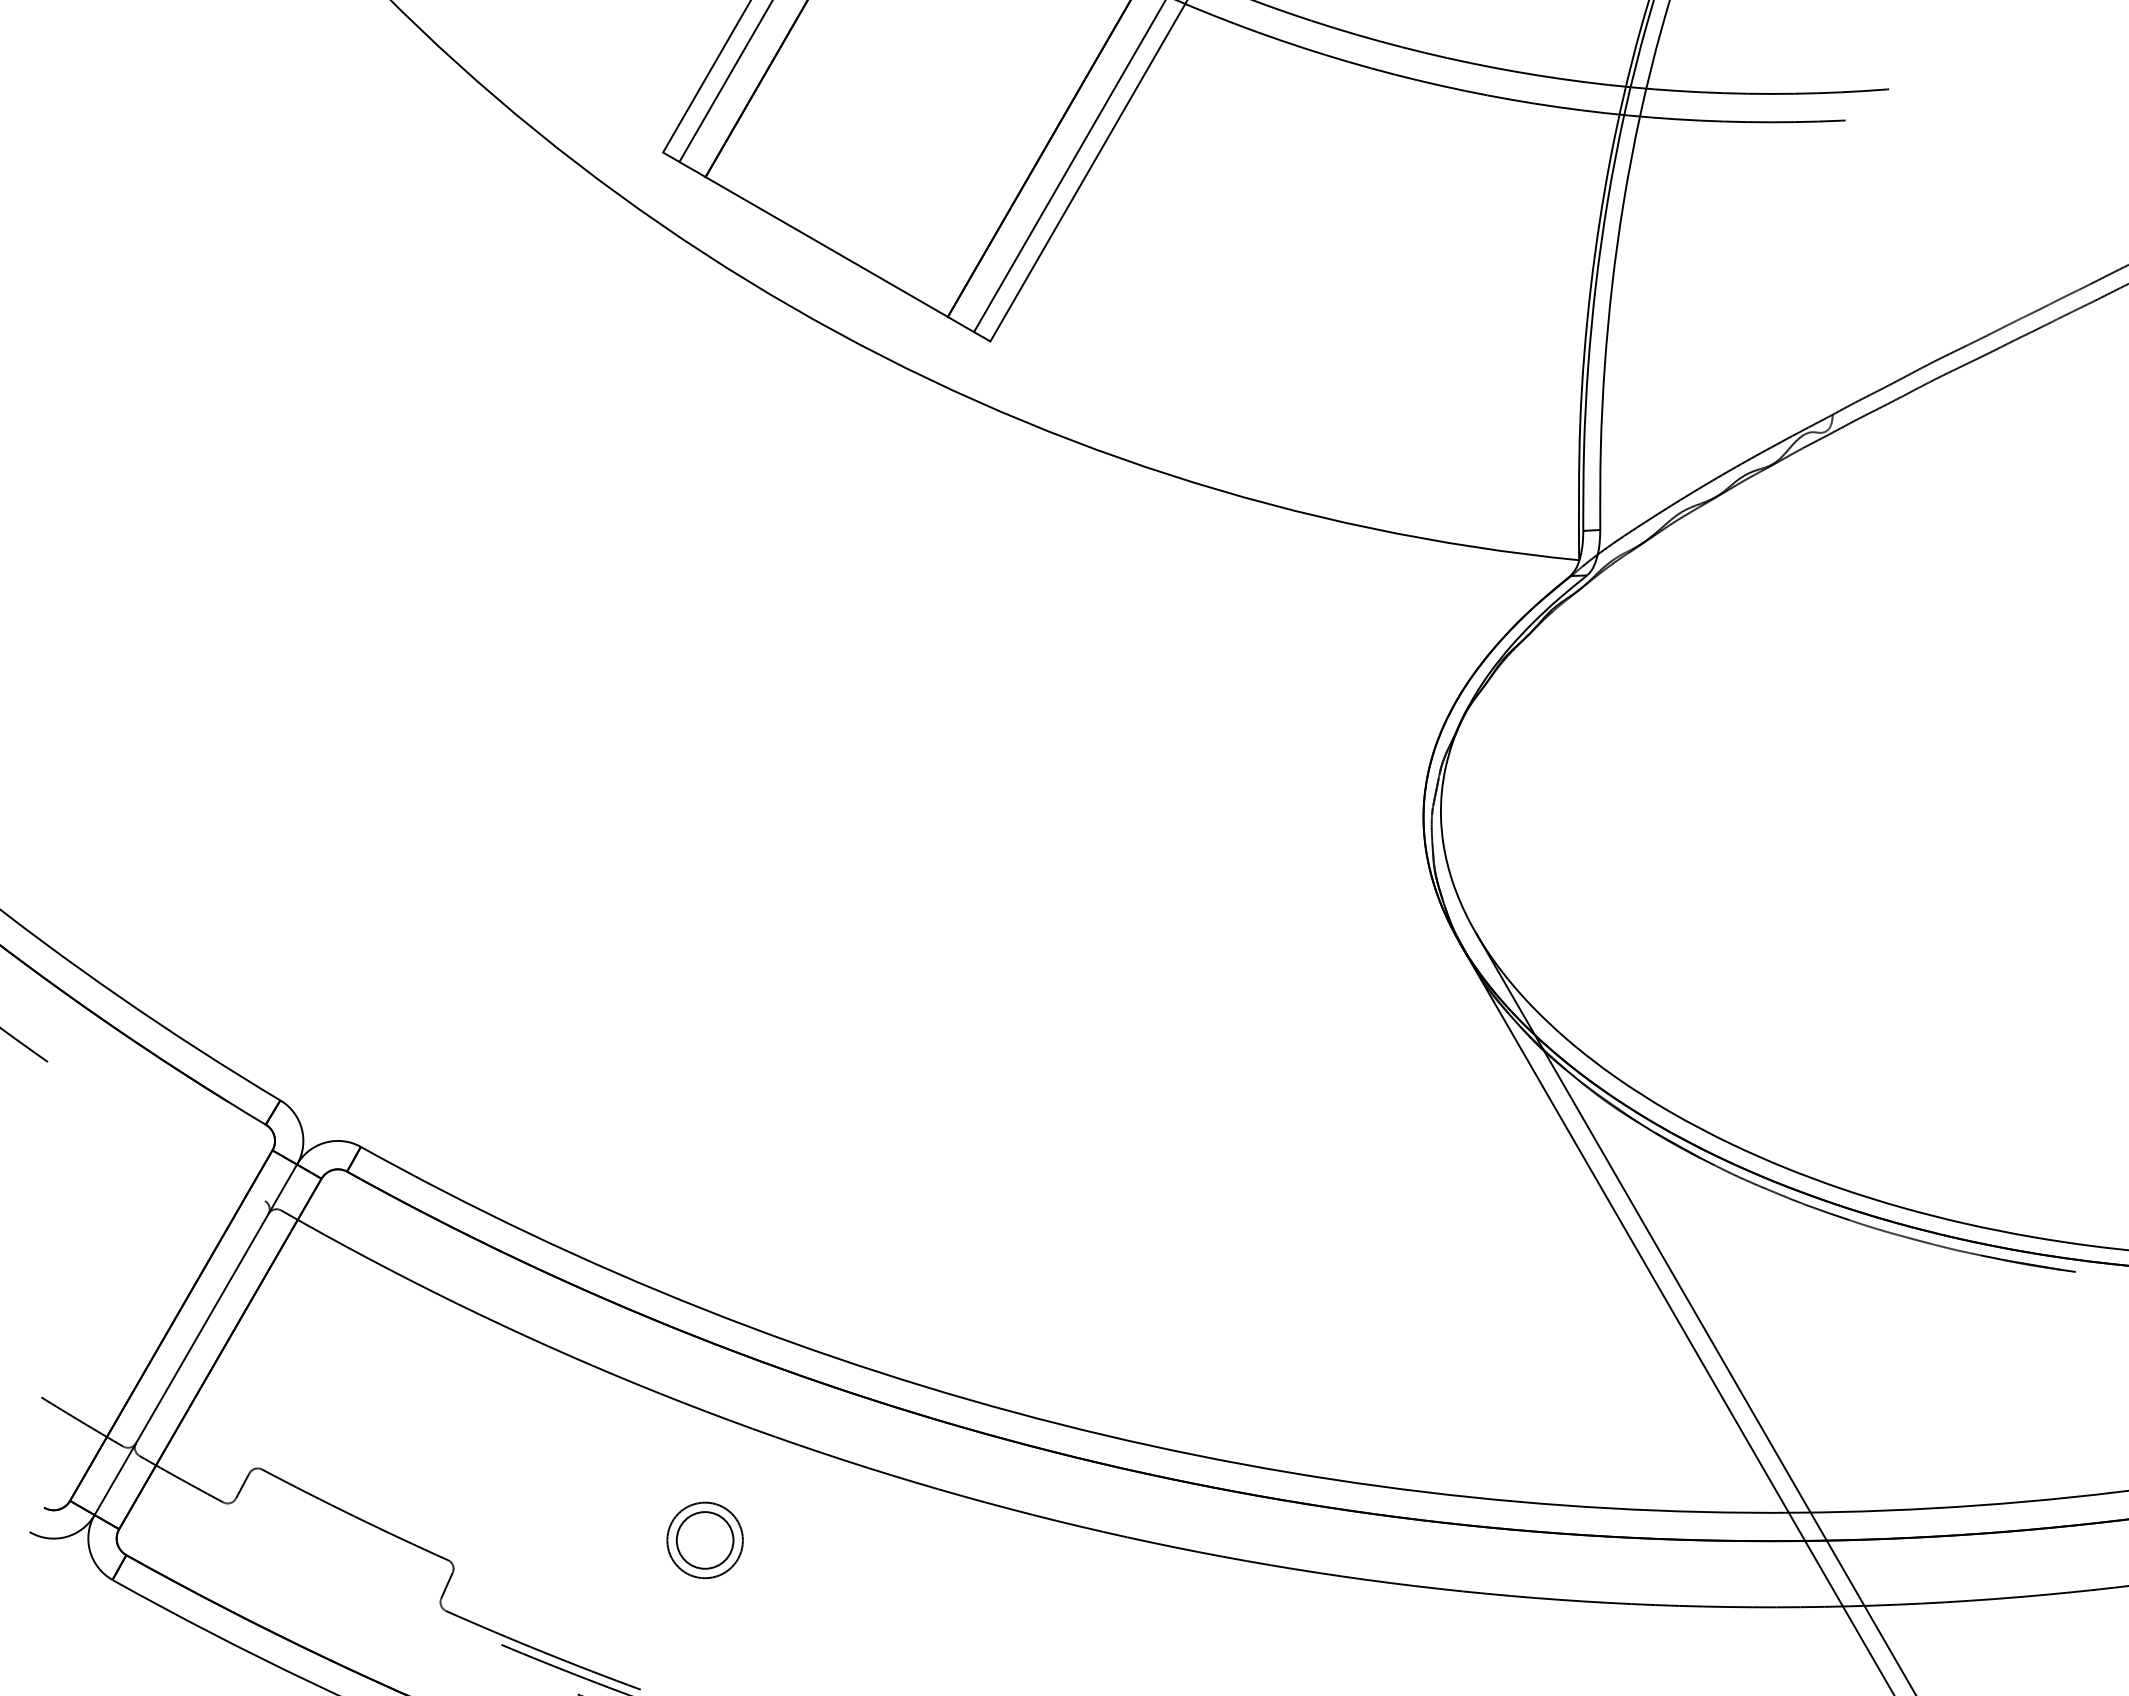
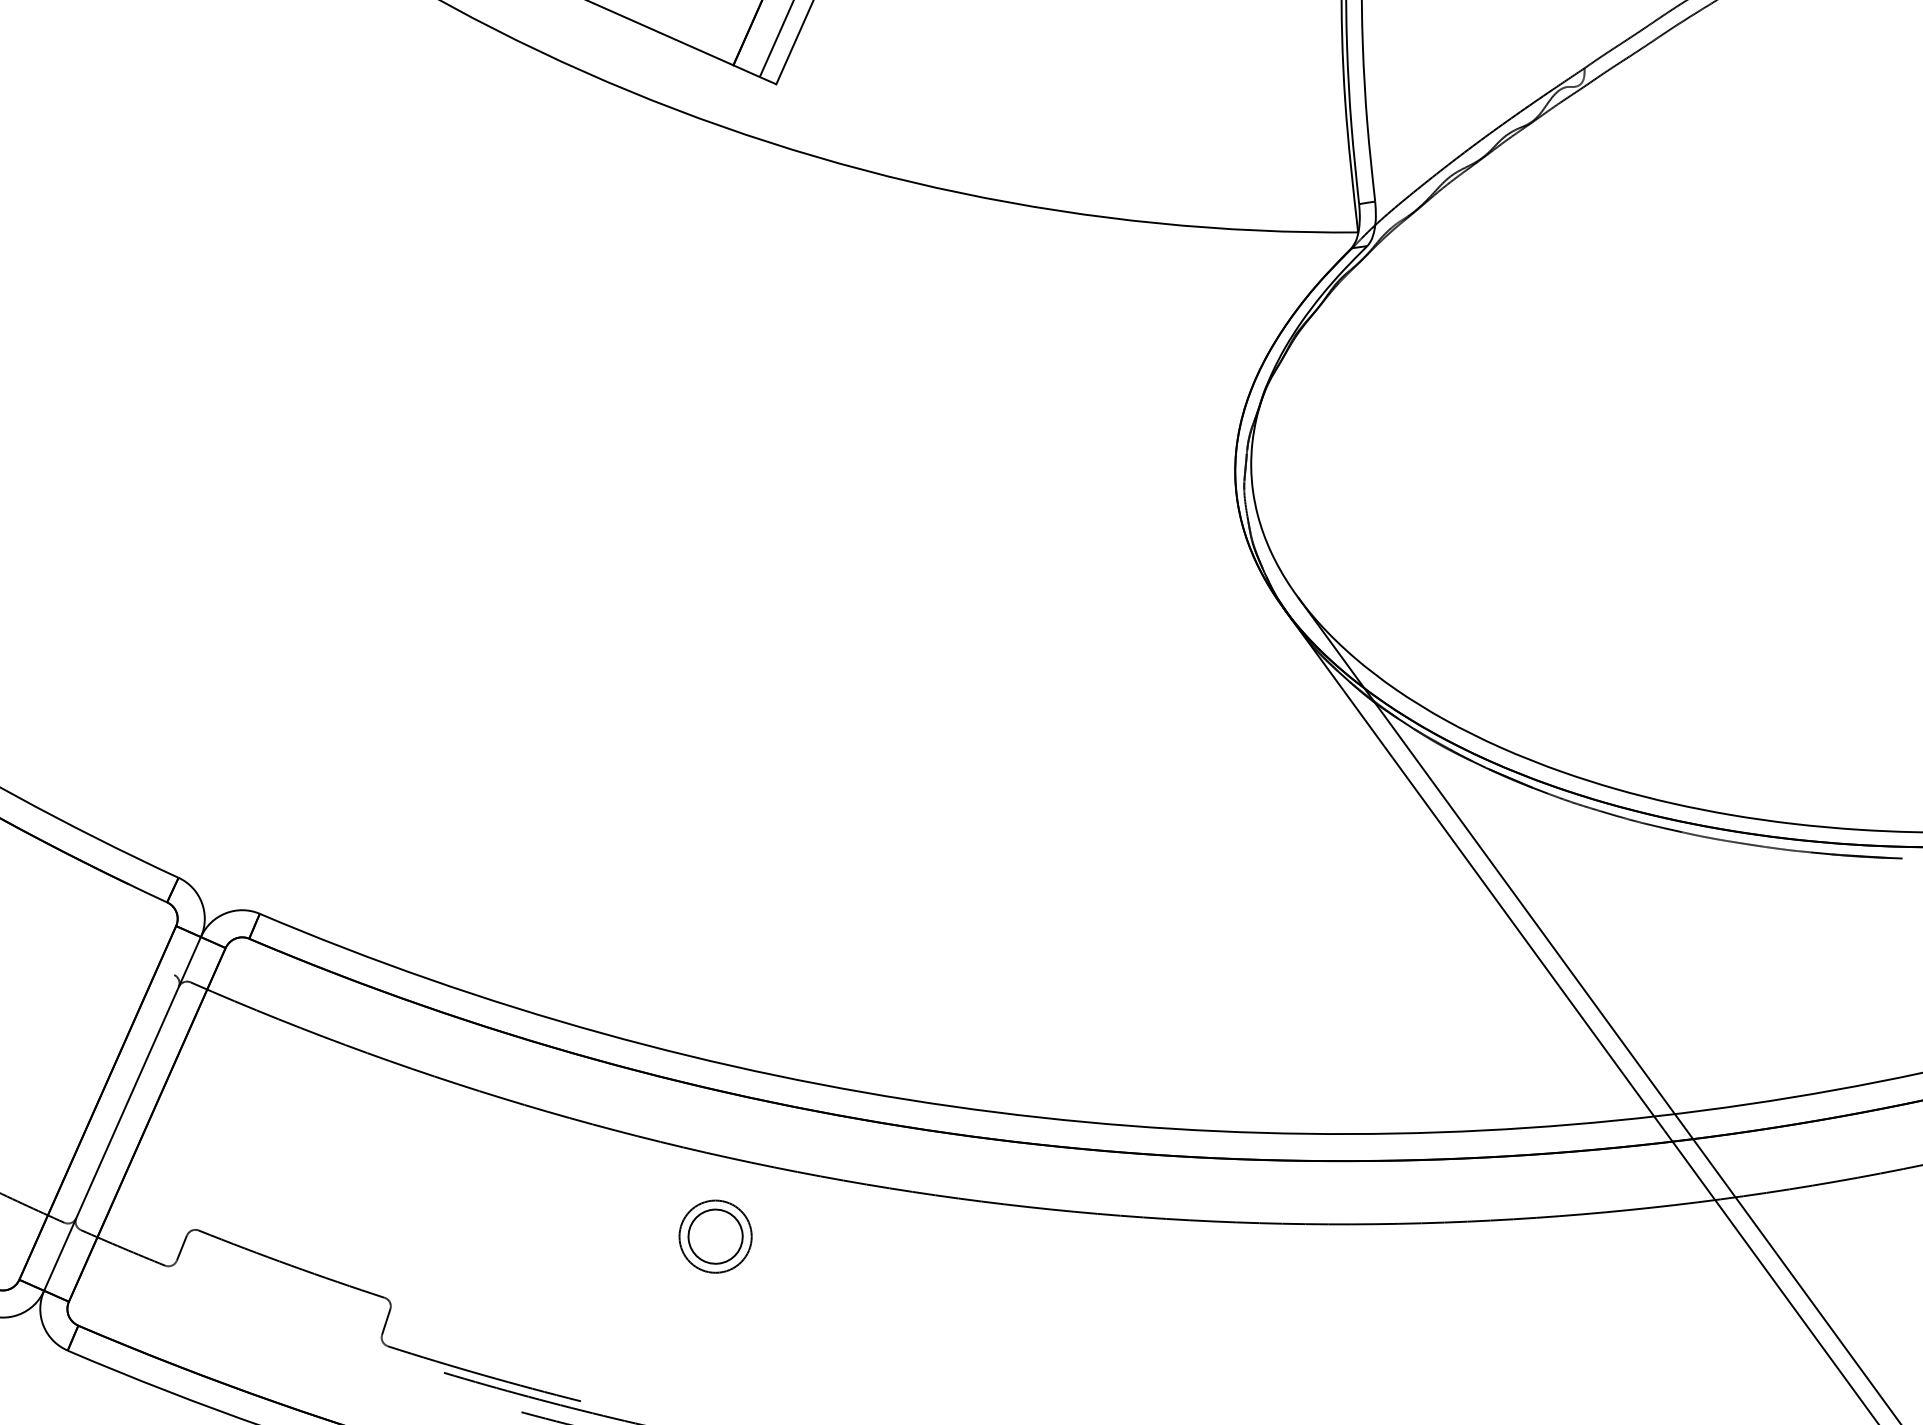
part: (704, 1540) -> (715, 1236), moved

